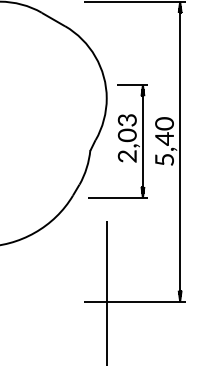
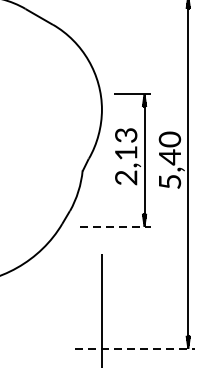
text: (126, 135) -> (125, 153), 2,03 -> 2,13
line: (118, 198) -> (115, 227), solid -> dashed
line: (134, 301) -> (134, 348), solid -> dashed

